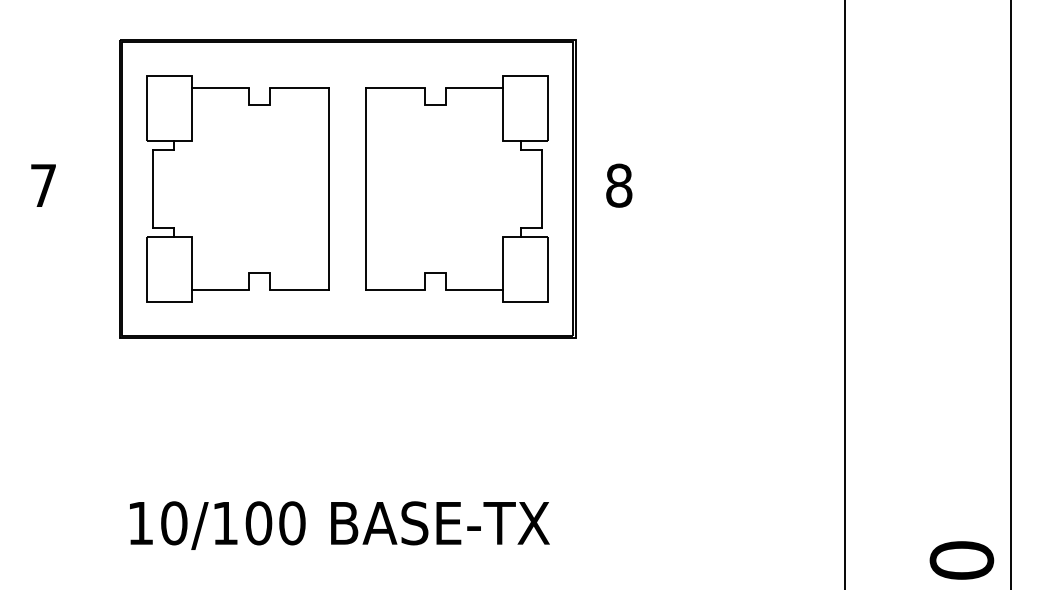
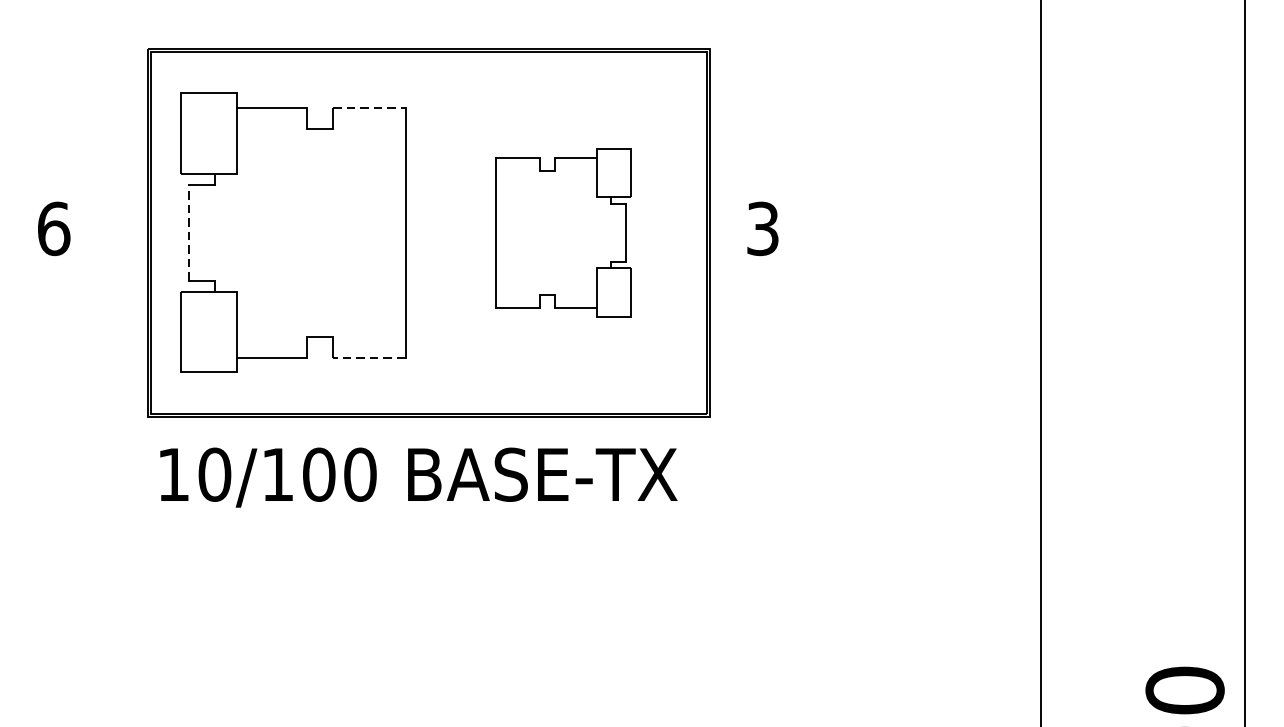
line: (300, 87) -> (370, 107), solid -> dashed
text: (43, 185) -> (53, 228), 7 -> 6
text: (619, 185) -> (763, 228), 8 -> 3
line: (153, 188) -> (189, 232), solid -> dashed
part: (456, 188) -> (562, 232), size x0.6
line: (299, 290) -> (369, 357), solid -> dashed
text: (339, 525) -> (418, 477), moved

